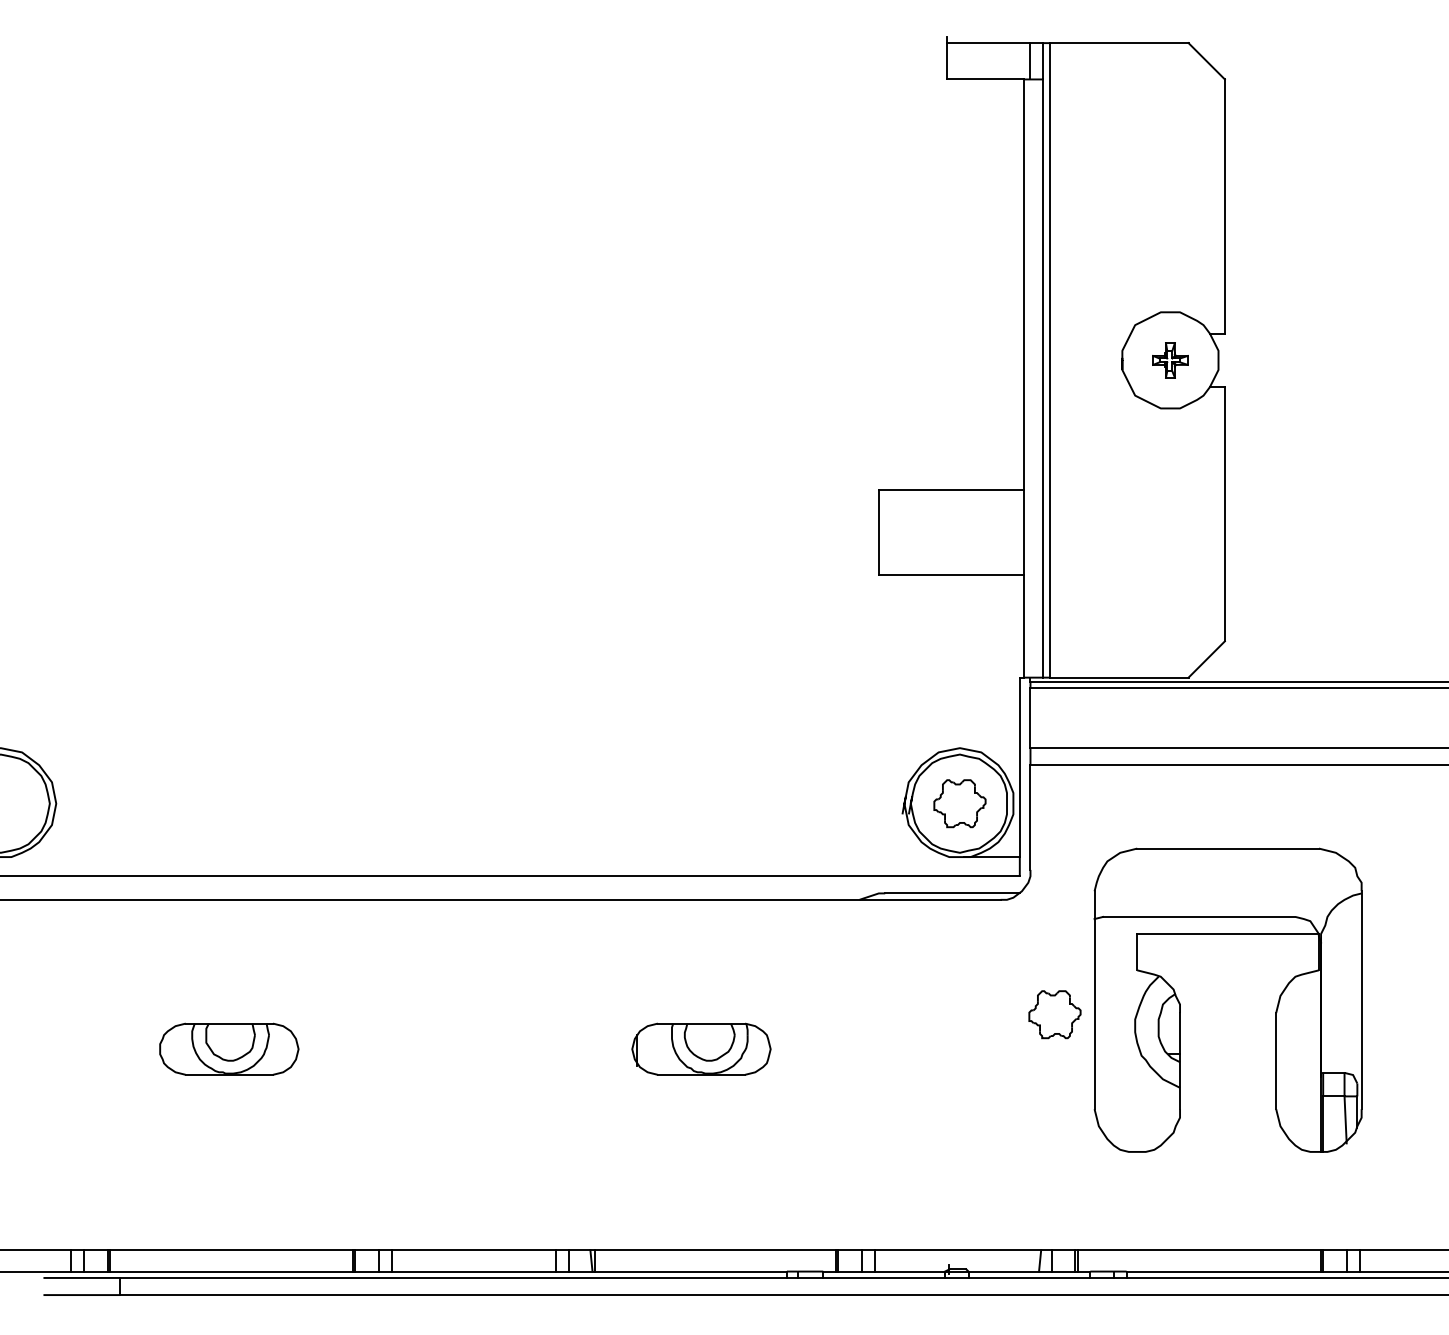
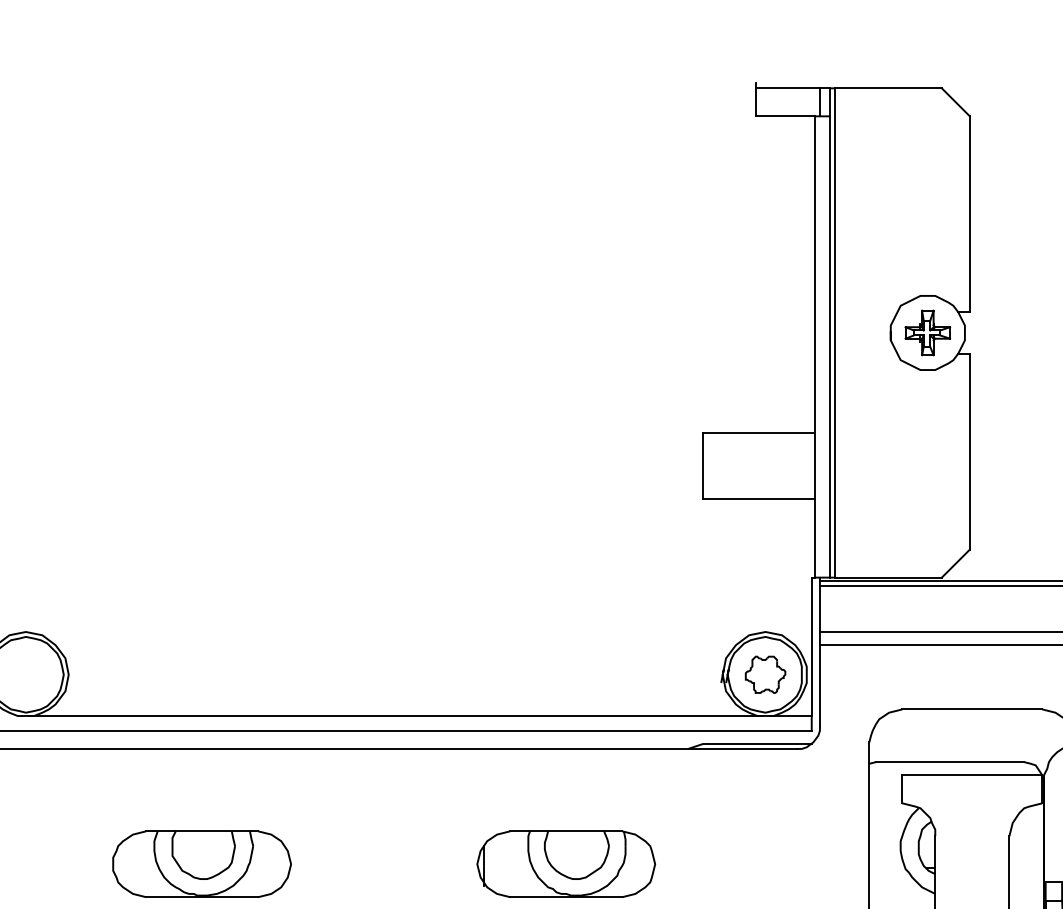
part: (1170, 360) -> (927, 333), size x1.67
line: (480, 857) -> (395, 716), added
part: (1054, 1014) -> (838, 837), removed
part: (229, 1048) -> (202, 863), size x1.67
part: (701, 1048) -> (566, 863), size x1.67

